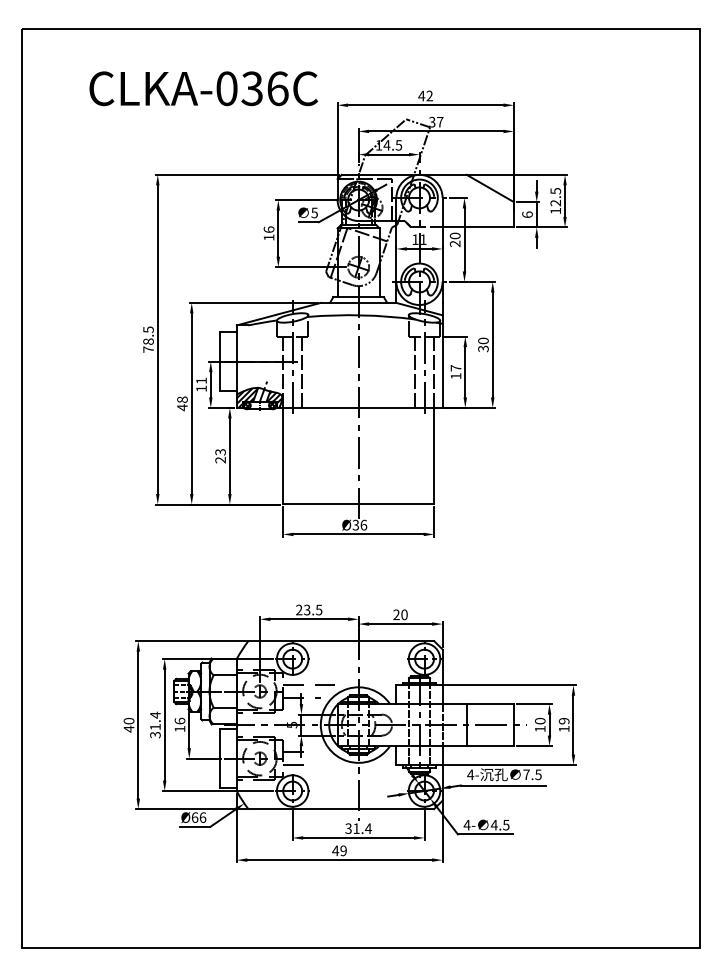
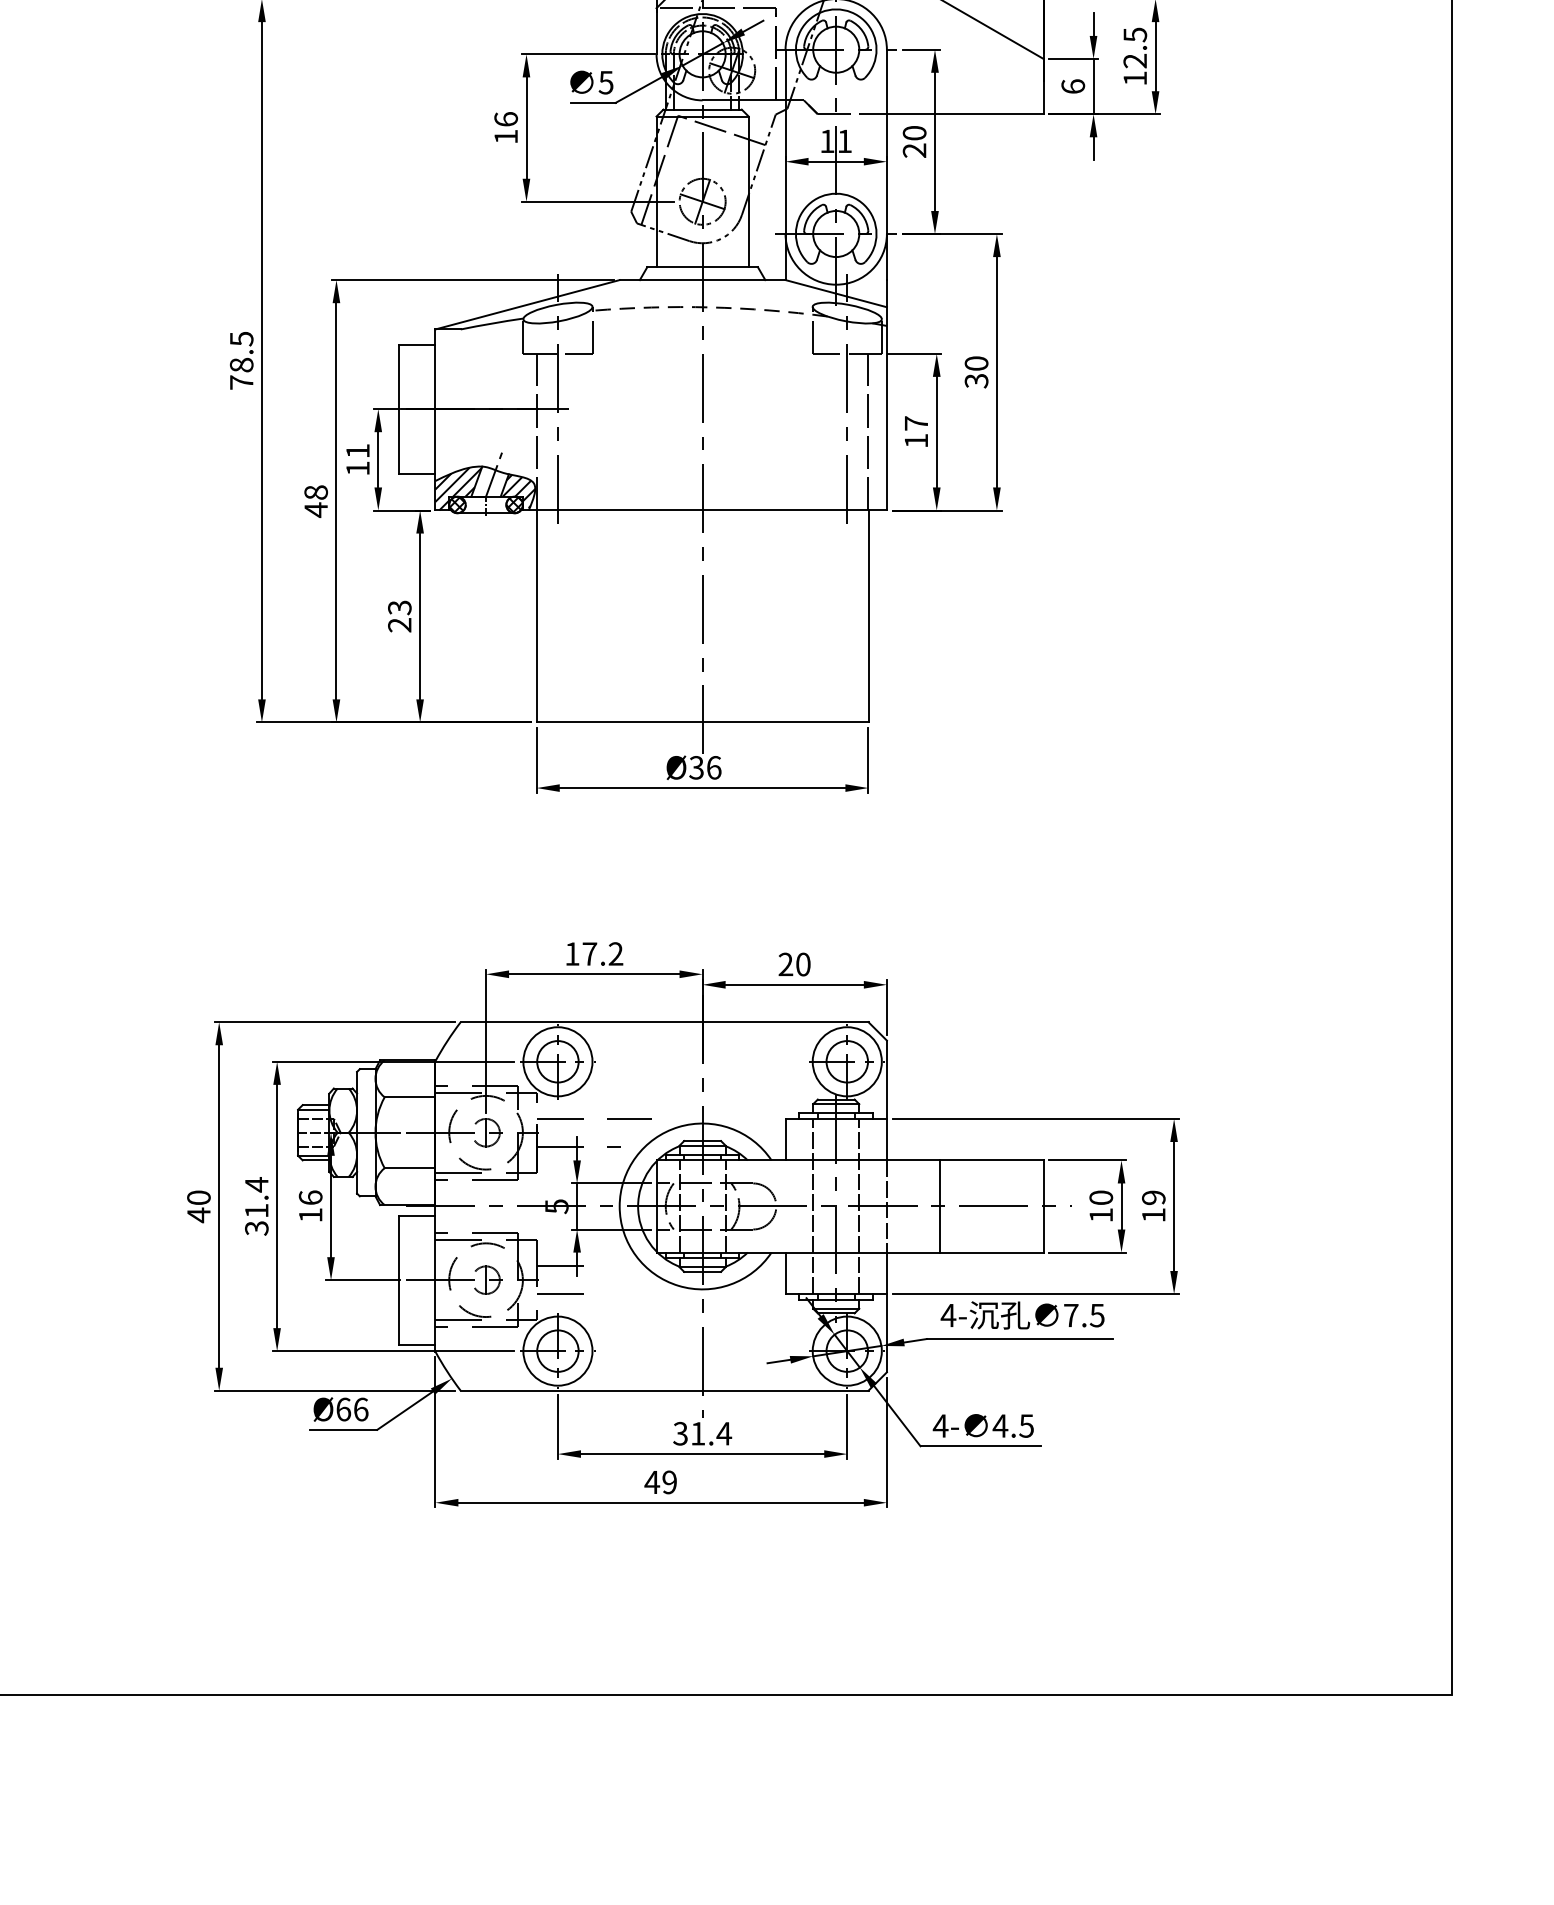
arc: (362, 315) -> (711, 307), solid -> dashed
line: (302, 371) -> (579, 430), removed
line: (415, 371) -> (827, 430), removed
text: (309, 609) -> (594, 952), 23.5 -> 17.2

